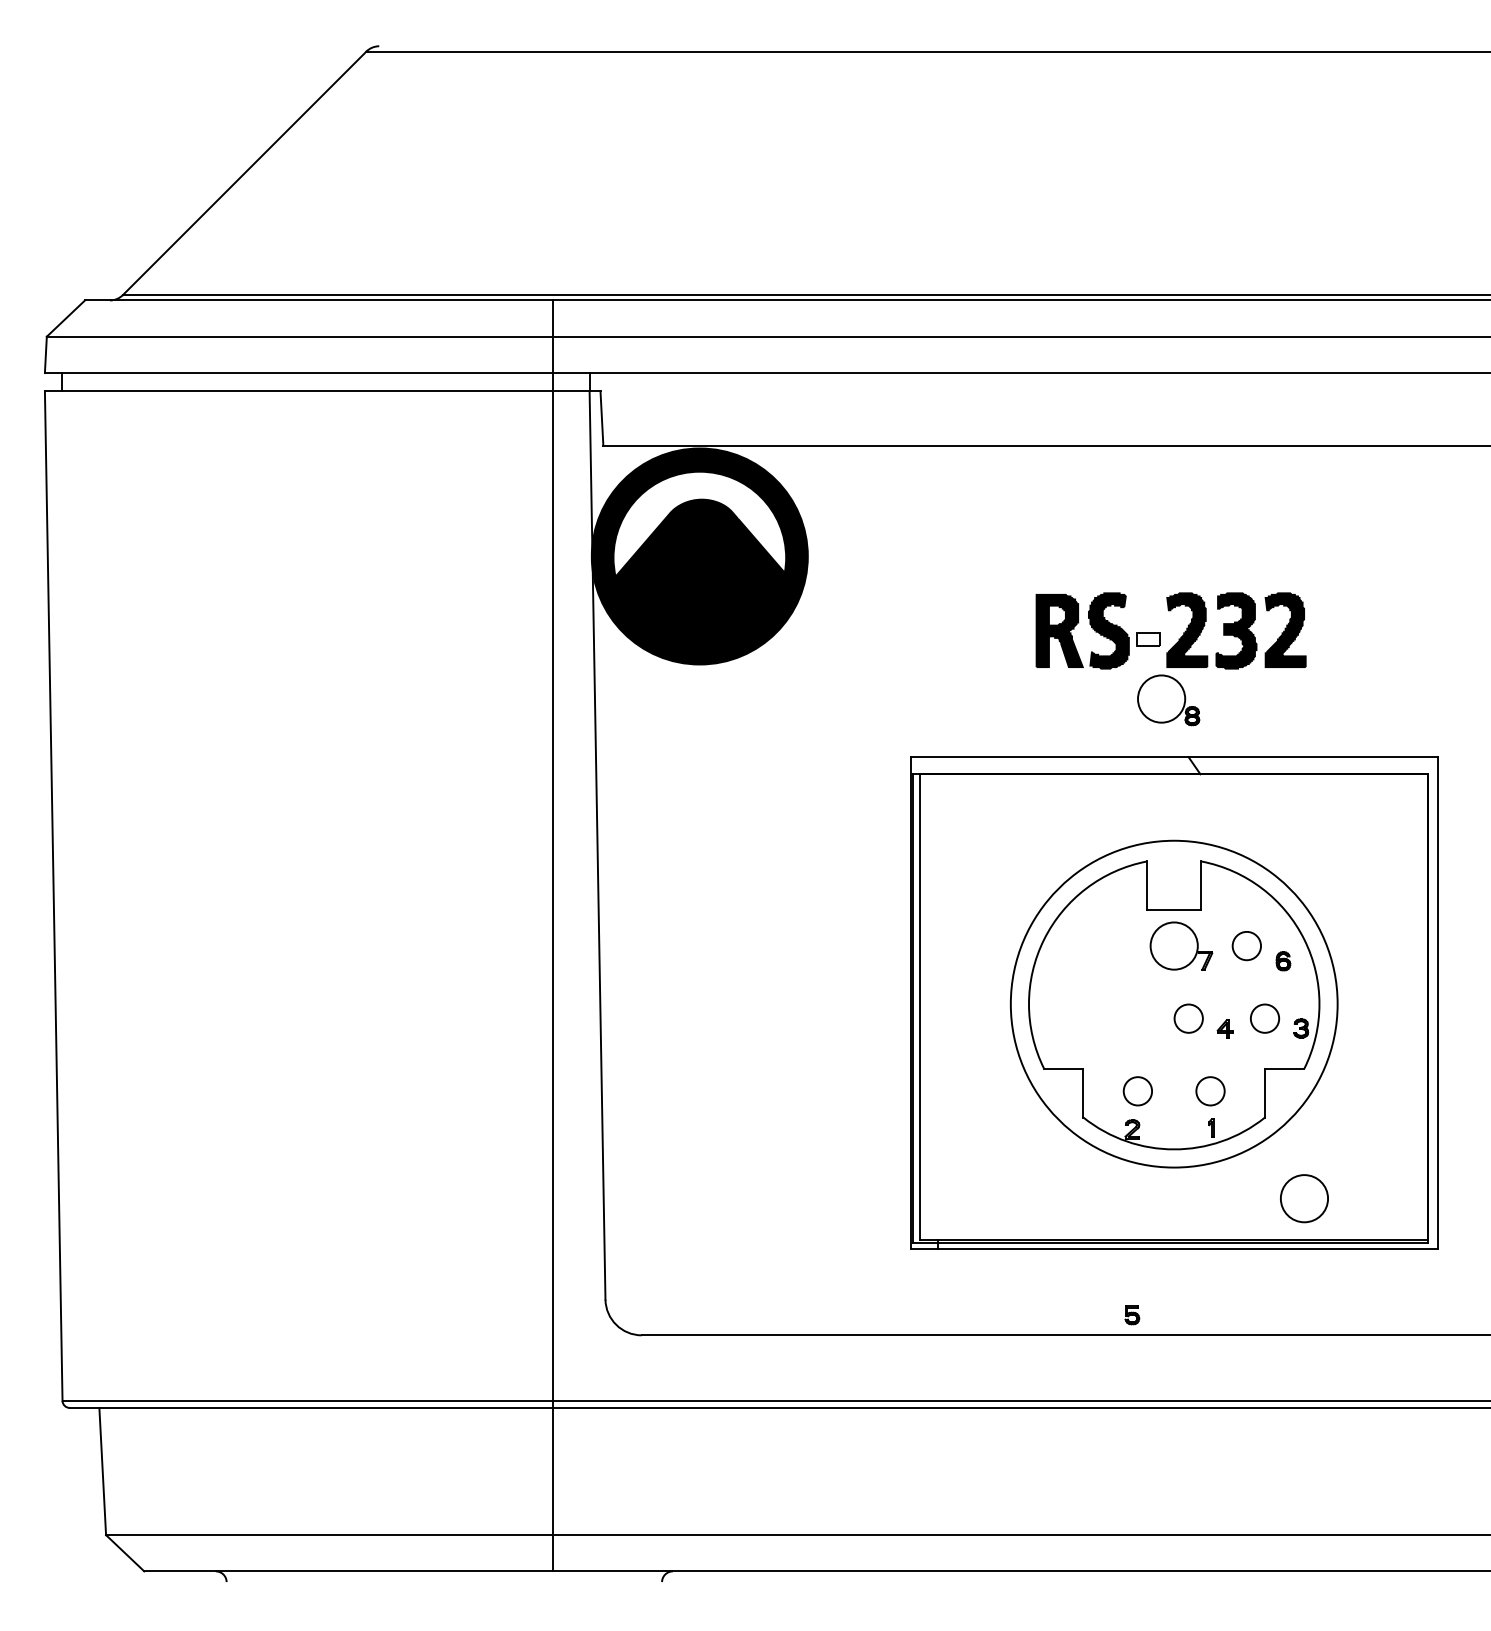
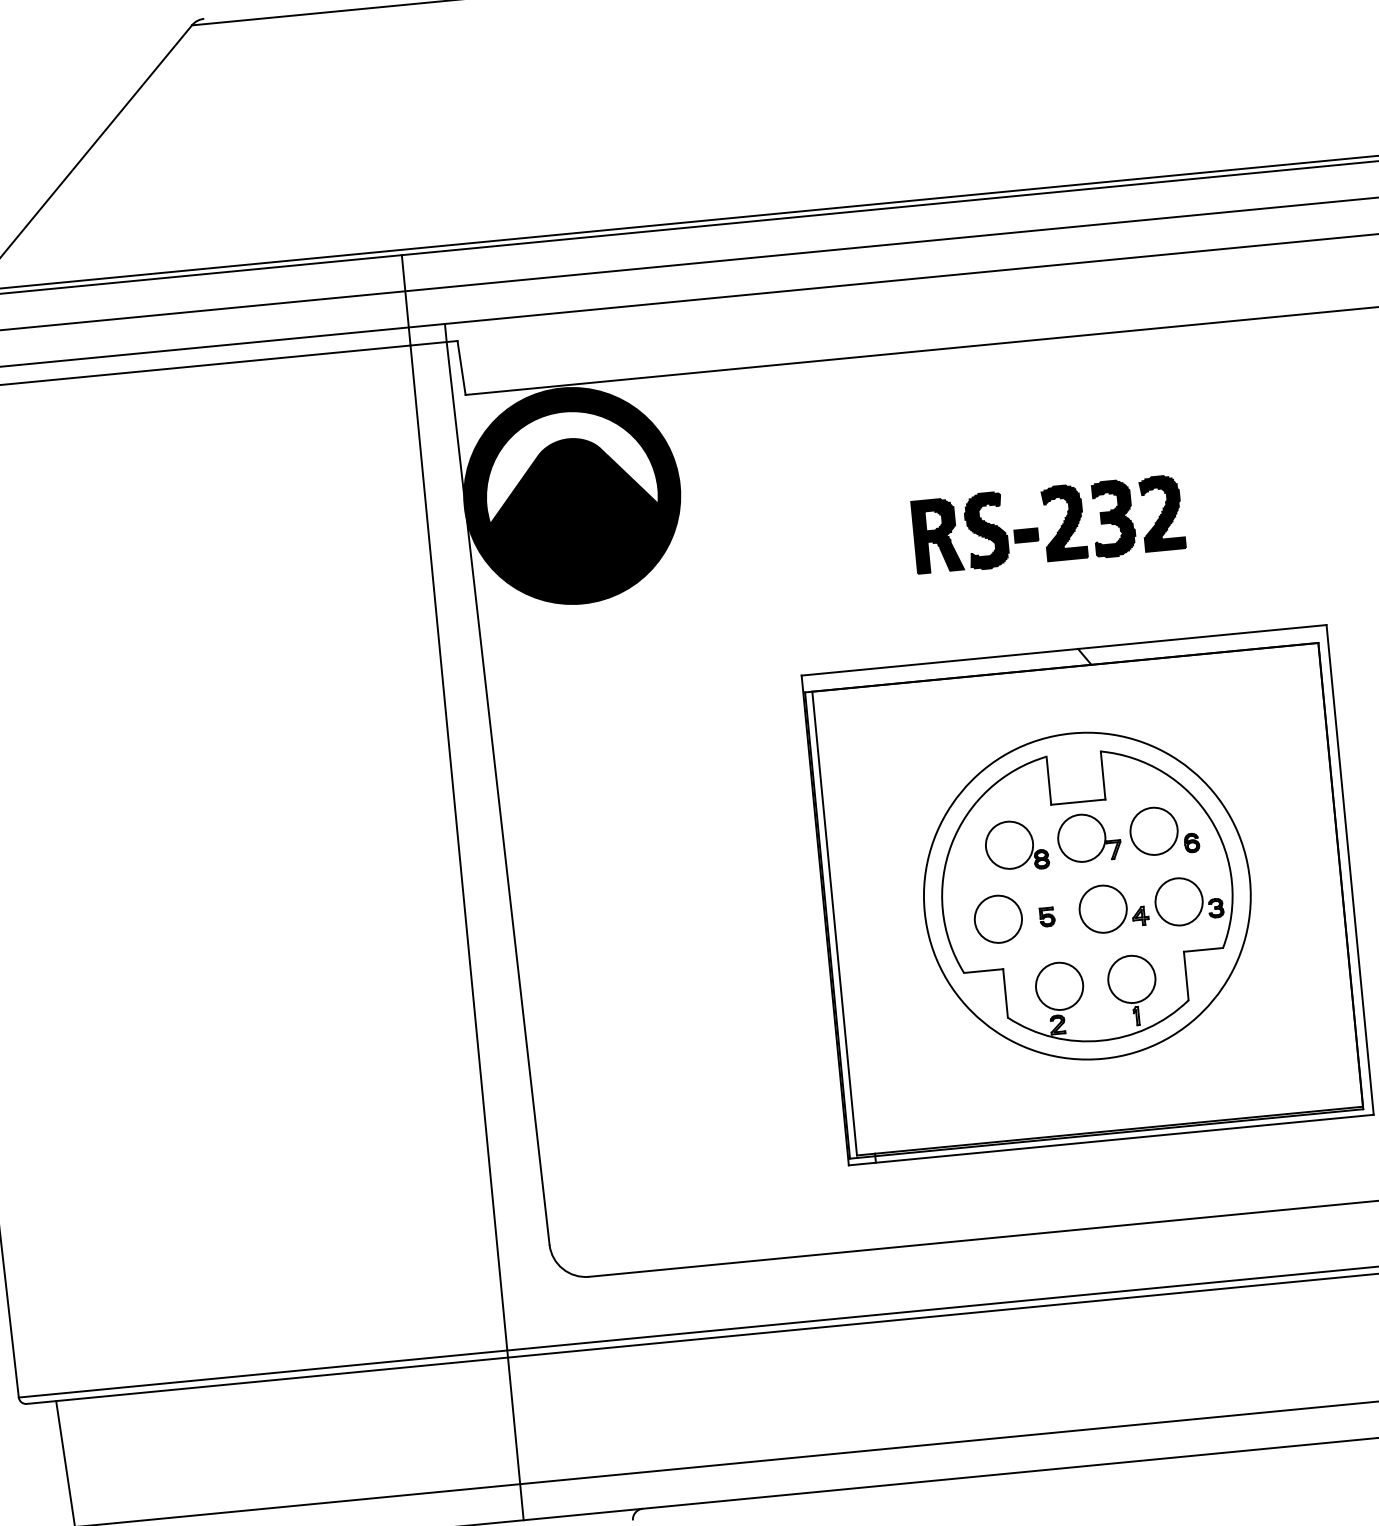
fill: (1147, 639) -> (1025, 535), added
part: (1168, 700) -> (1016, 846), moved
circle: (1246, 945) -> (1153, 830), size x1.67
circle: (1188, 1018) -> (1102, 909), size x1.67
circle: (1264, 1018) -> (1178, 901), size x1.67
circle: (1137, 1090) -> (1059, 985), size x1.67
circle: (1210, 1090) -> (1131, 978), size x1.67
circle: (1304, 1198) -> (998, 919), moved
part: (1132, 1315) -> (1047, 917), moved

